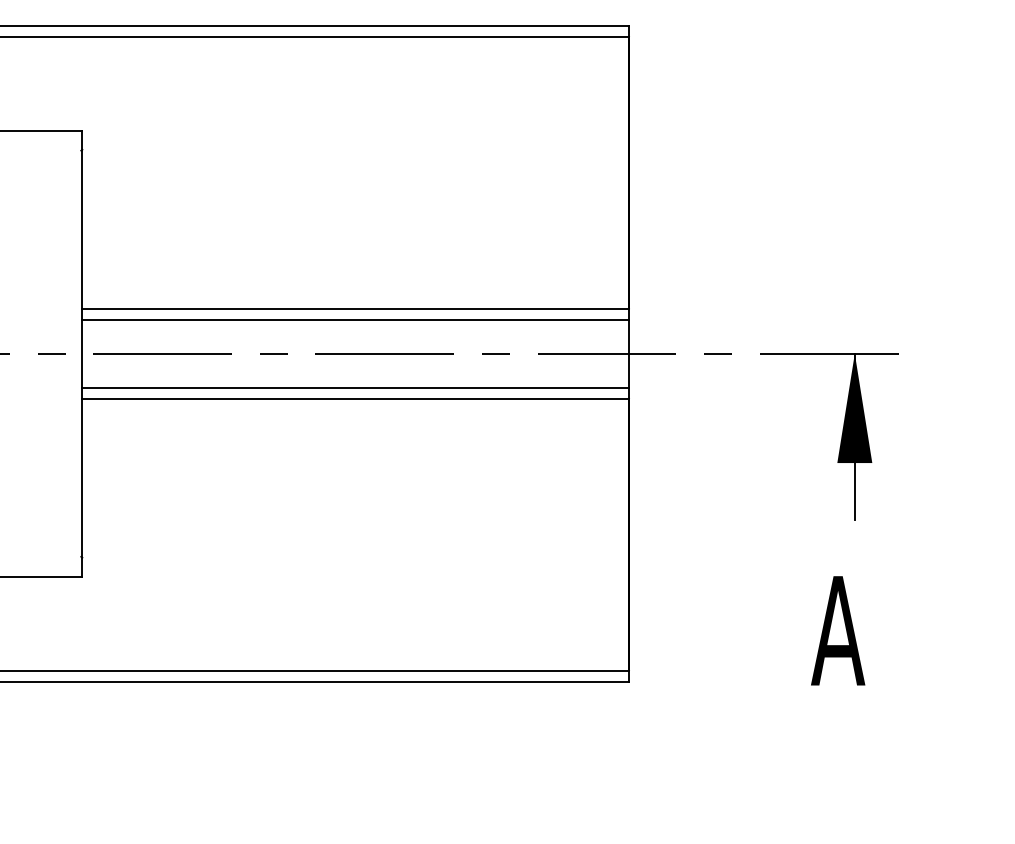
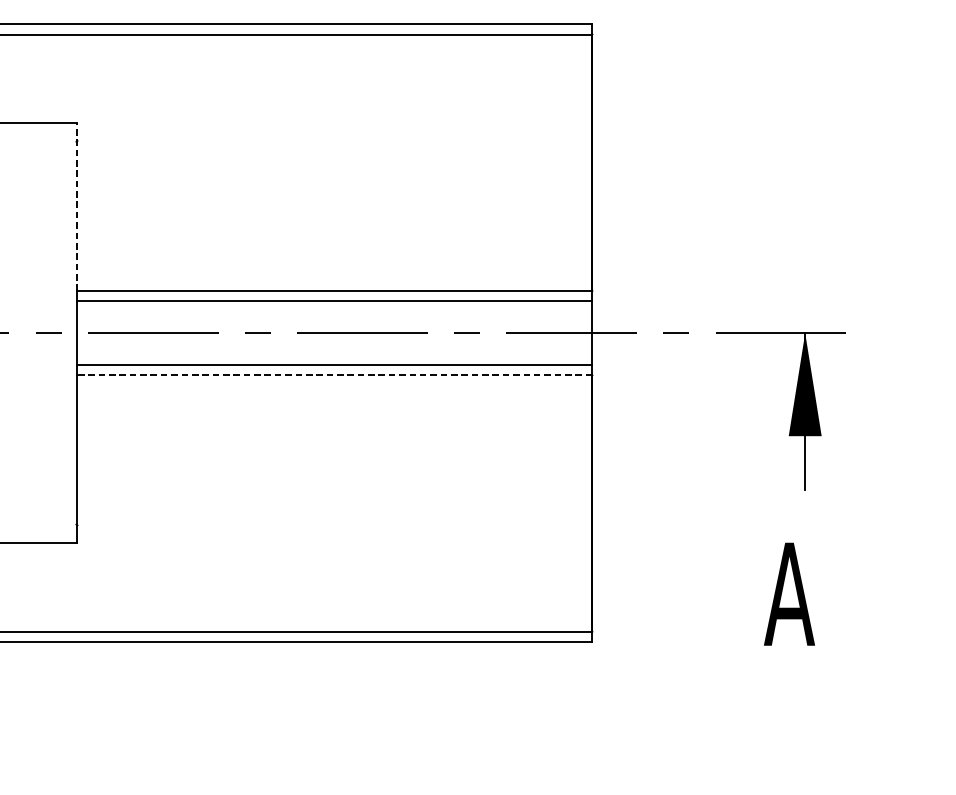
line: (82, 219) -> (77, 206), solid -> dashed
line: (355, 398) -> (334, 375), solid -> dashed

